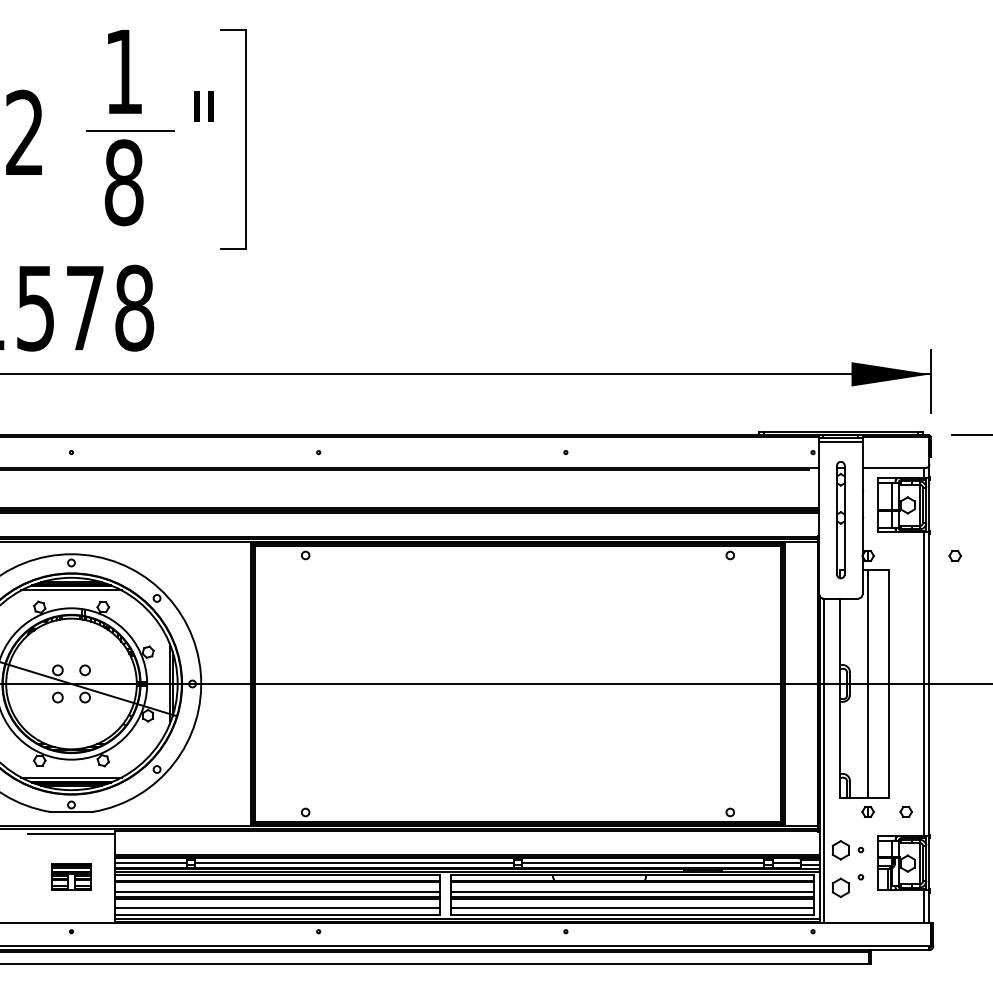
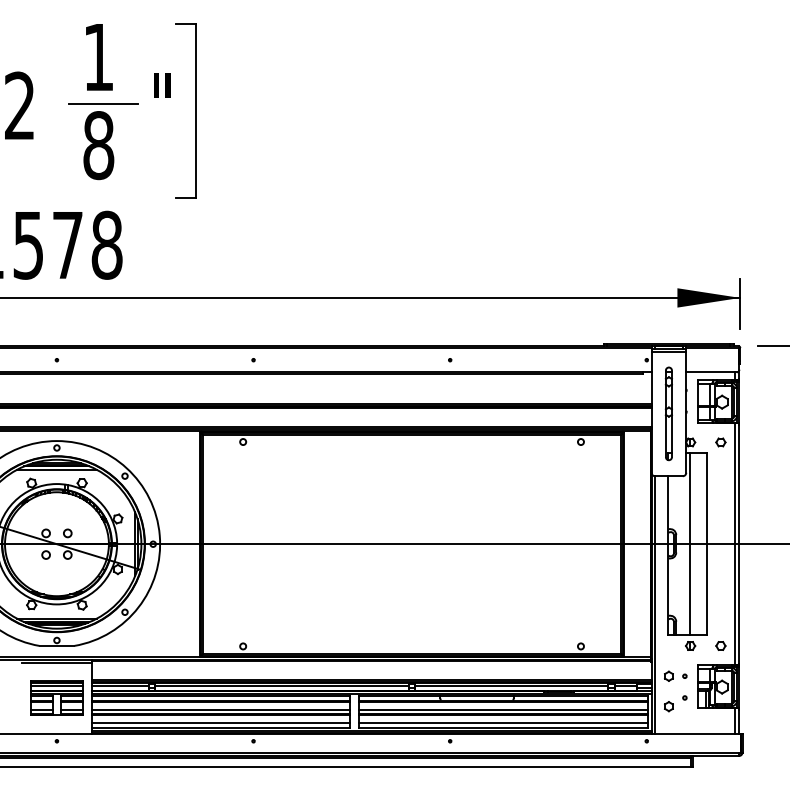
part: (954, 556) -> (720, 442), moved
part: (840, 849) -> (668, 675), size x0.62
part: (70, 876) -> (56, 697), size x1.67
part: (840, 887) -> (668, 706), size x0.62

